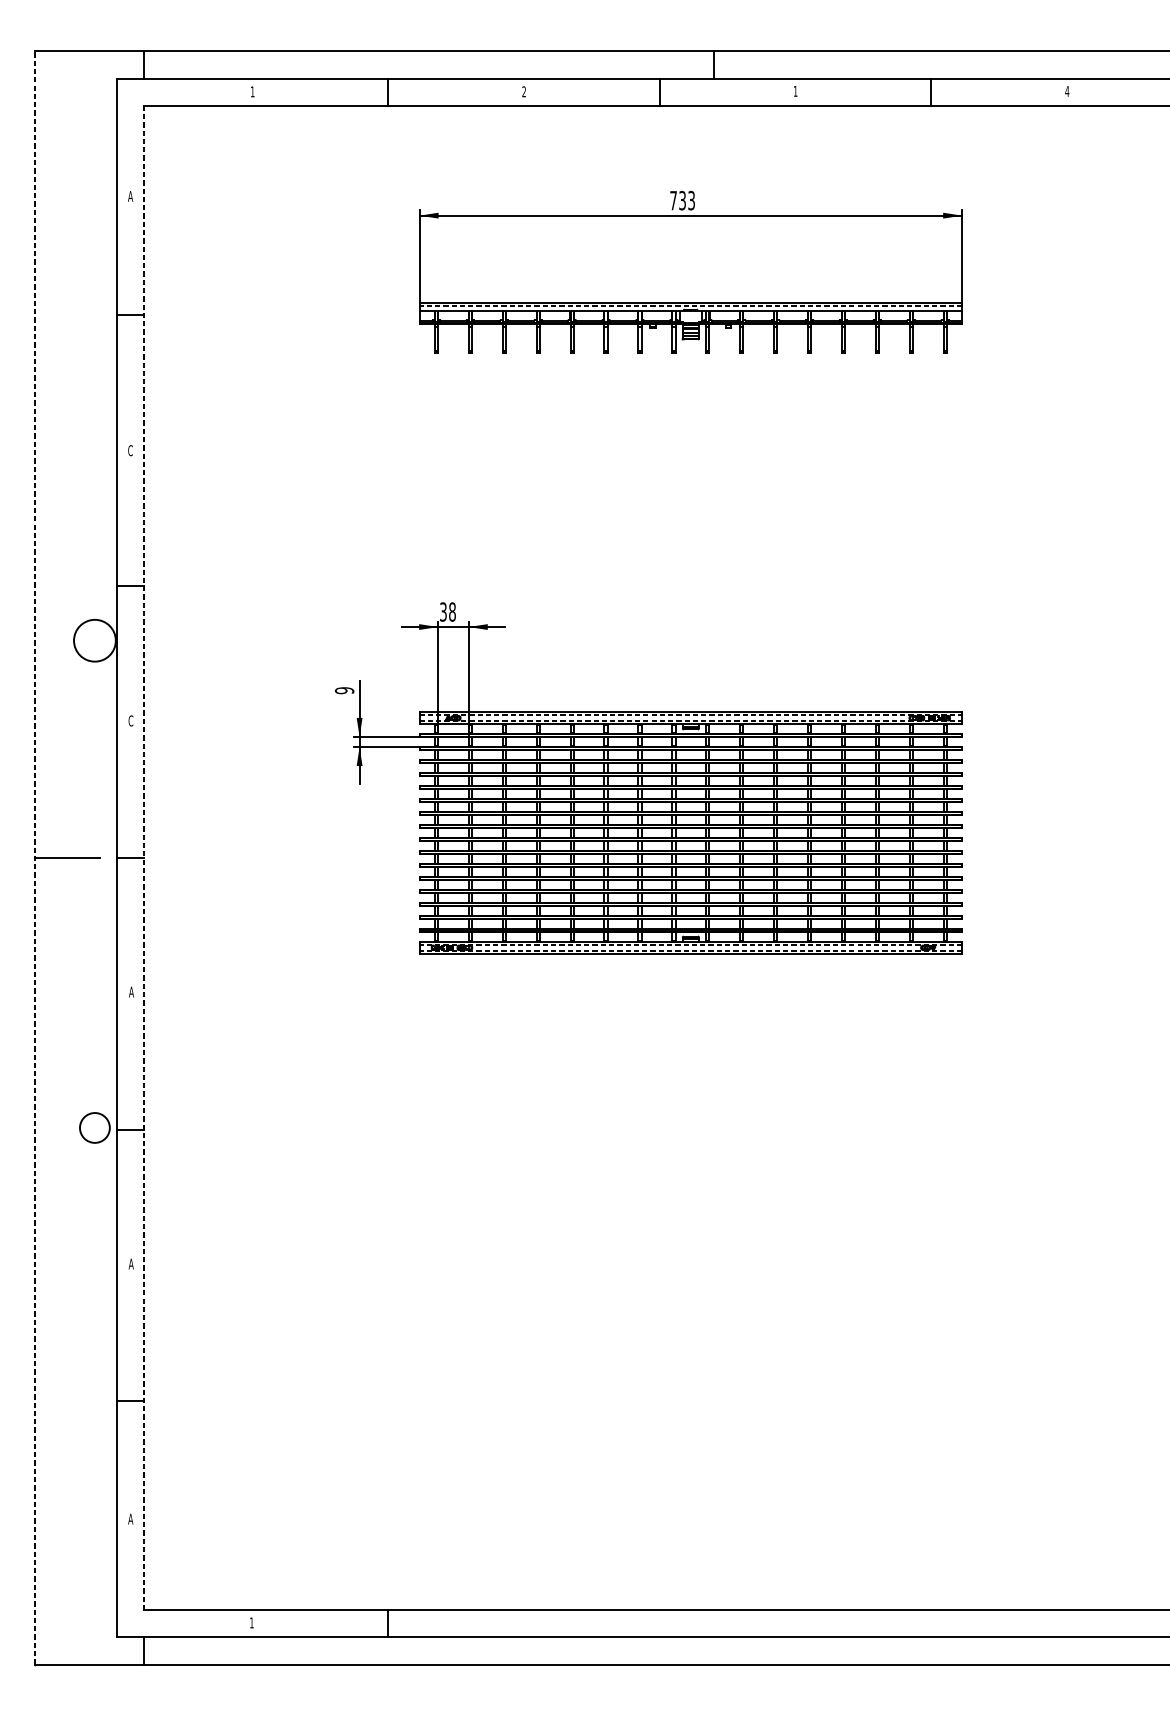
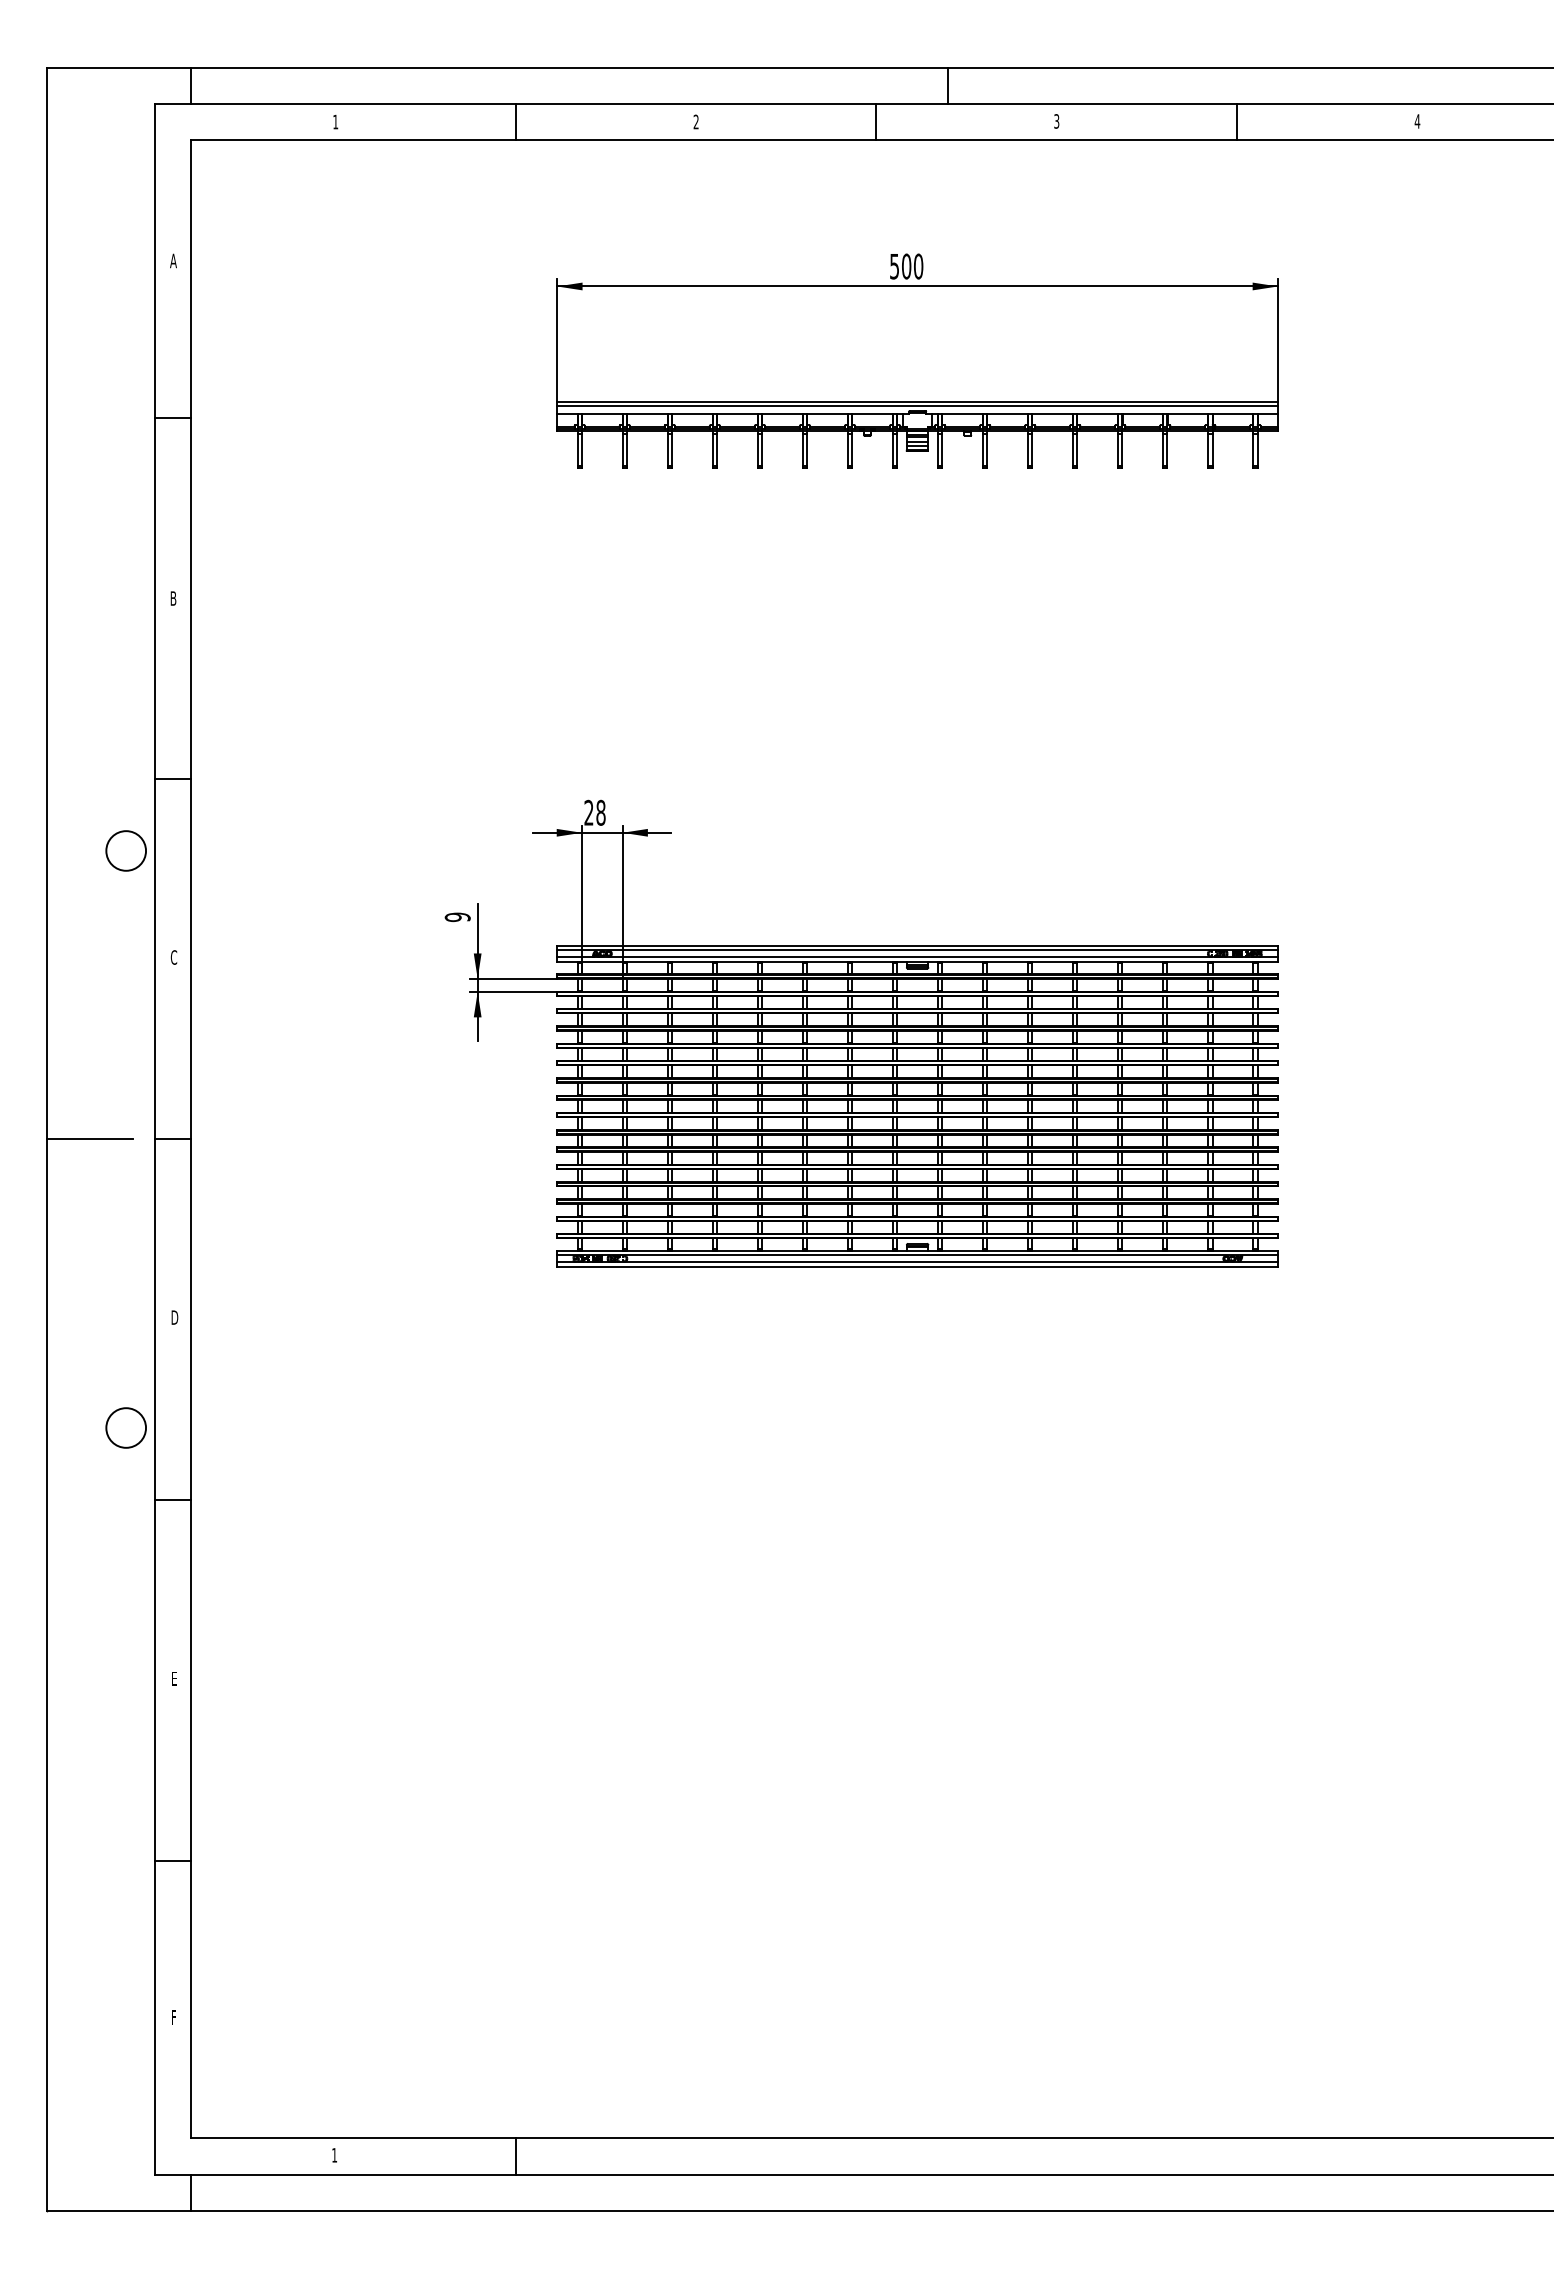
text: (795, 91) -> (1056, 121), 1 -> 3
text: (682, 200) -> (906, 266), 733 -> 500
line: (690, 306) -> (917, 406), dashed -> solid
text: (130, 450) -> (173, 598), C -> B
text: (443, 611) -> (588, 812), 38 -> 28
circle: (95, 640) -> (126, 850), size x0.71
line: (691, 715) -> (918, 950), dashed -> solid
line: (691, 720) -> (918, 957), dashed -> solid
line: (34, 858) -> (46, 1139), dashed -> solid
line: (144, 858) -> (191, 1139), dashed -> solid
line: (690, 945) -> (917, 1255), dashed -> solid
line: (690, 950) -> (917, 1262), dashed -> solid
text: (131, 992) -> (174, 1317), A -> D
circle: (94, 1127) -> (125, 1427), moved
text: (131, 1263) -> (174, 1678), A -> E
text: (130, 1519) -> (173, 2017), A -> F

